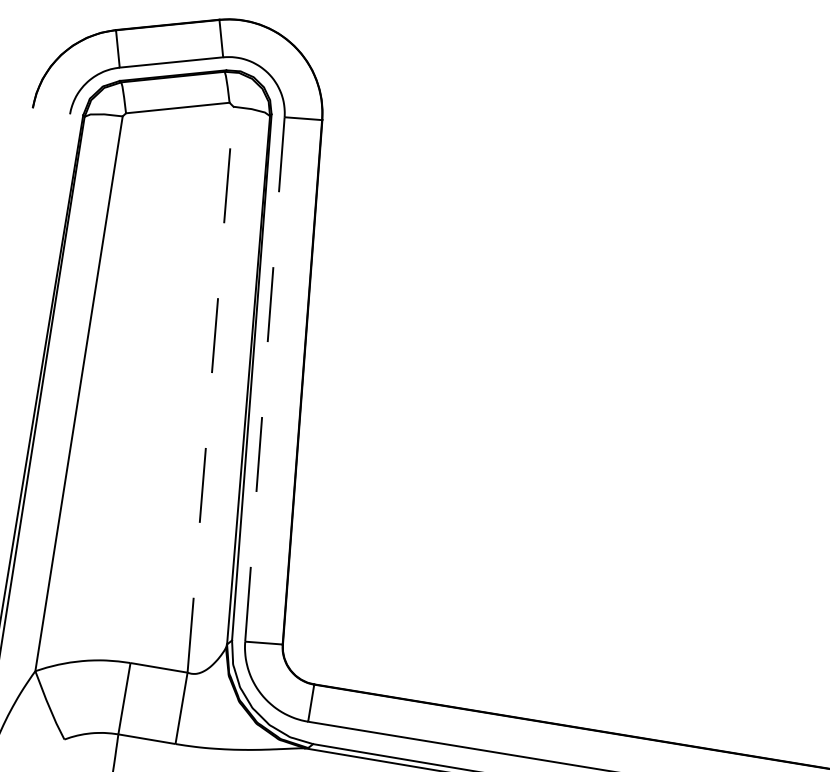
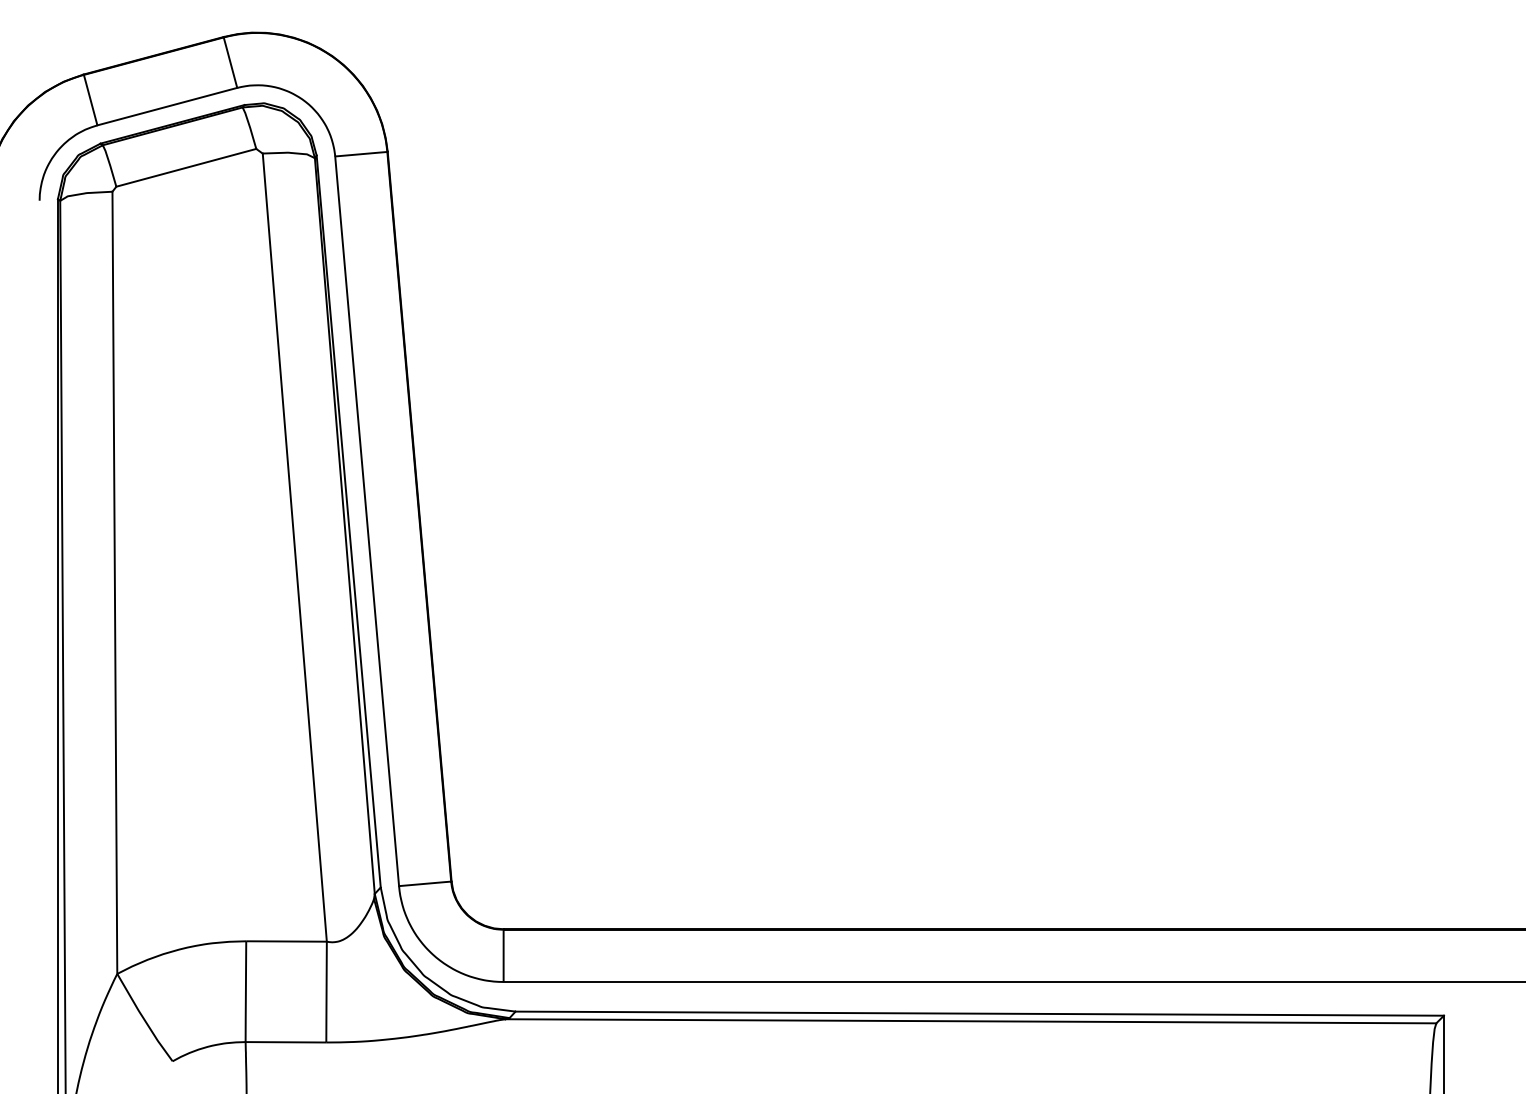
line: (265, 379) -> (367, 521), dashed -> solid
line: (210, 389) -> (294, 547), dashed -> solid

